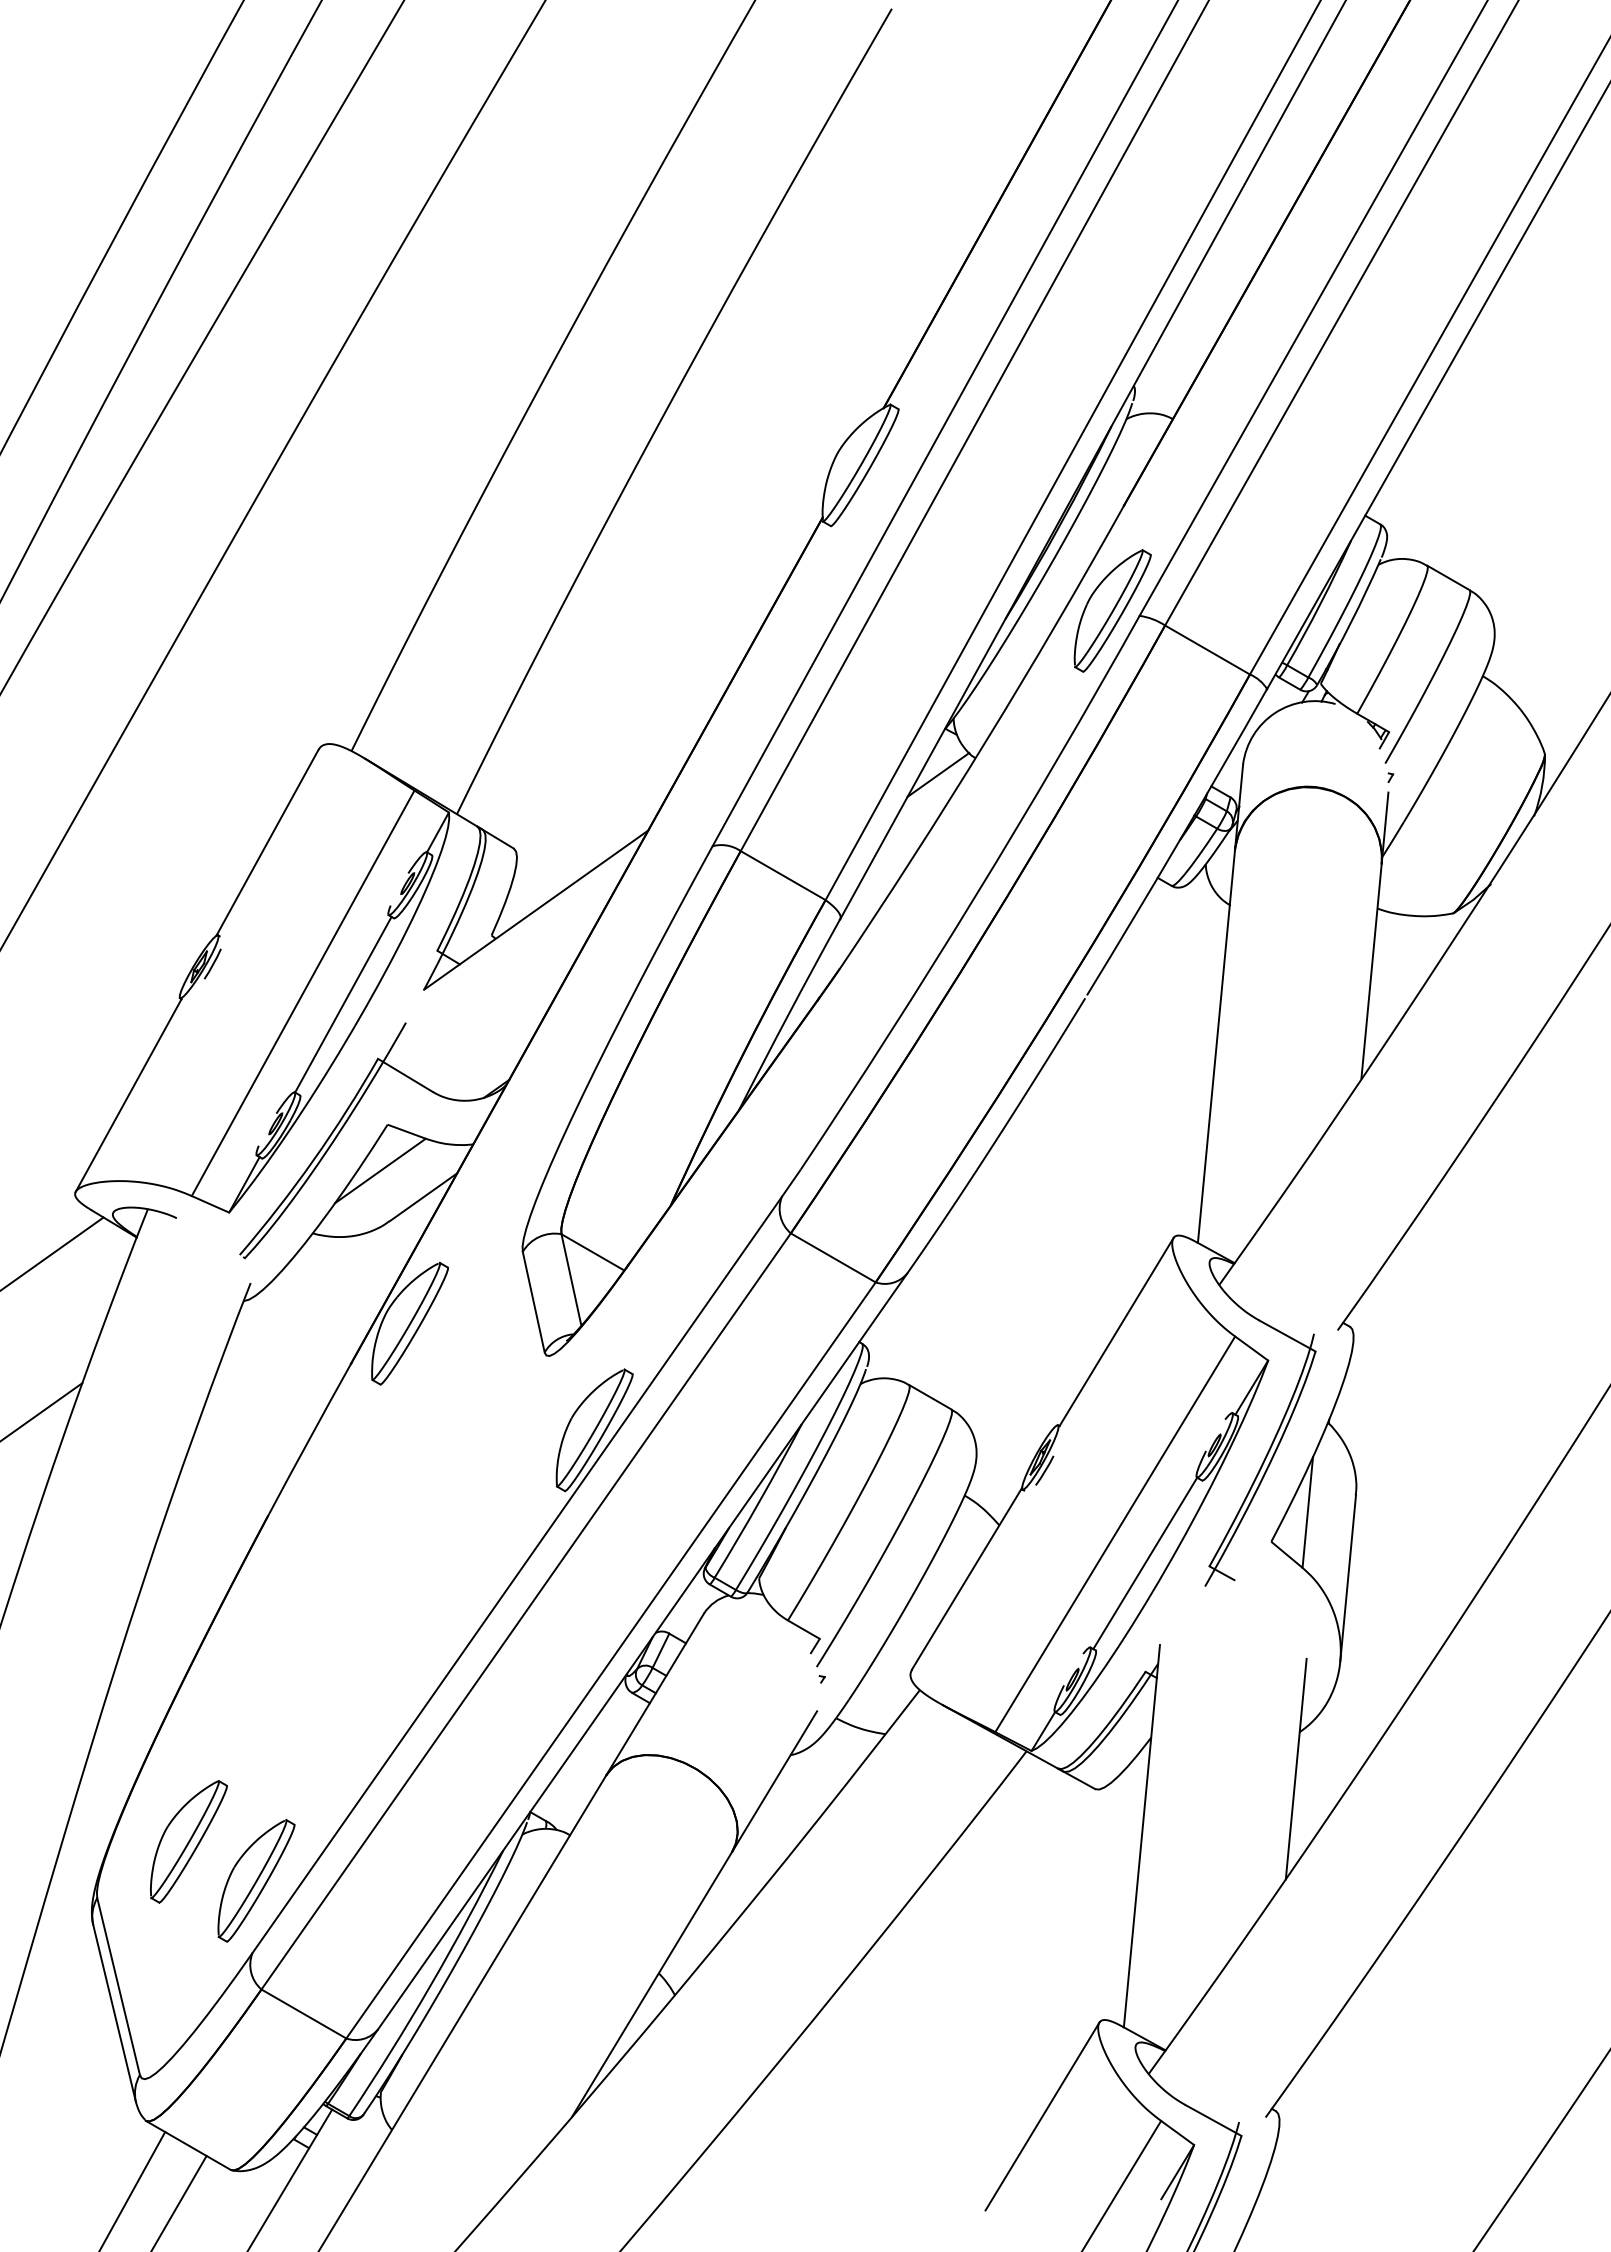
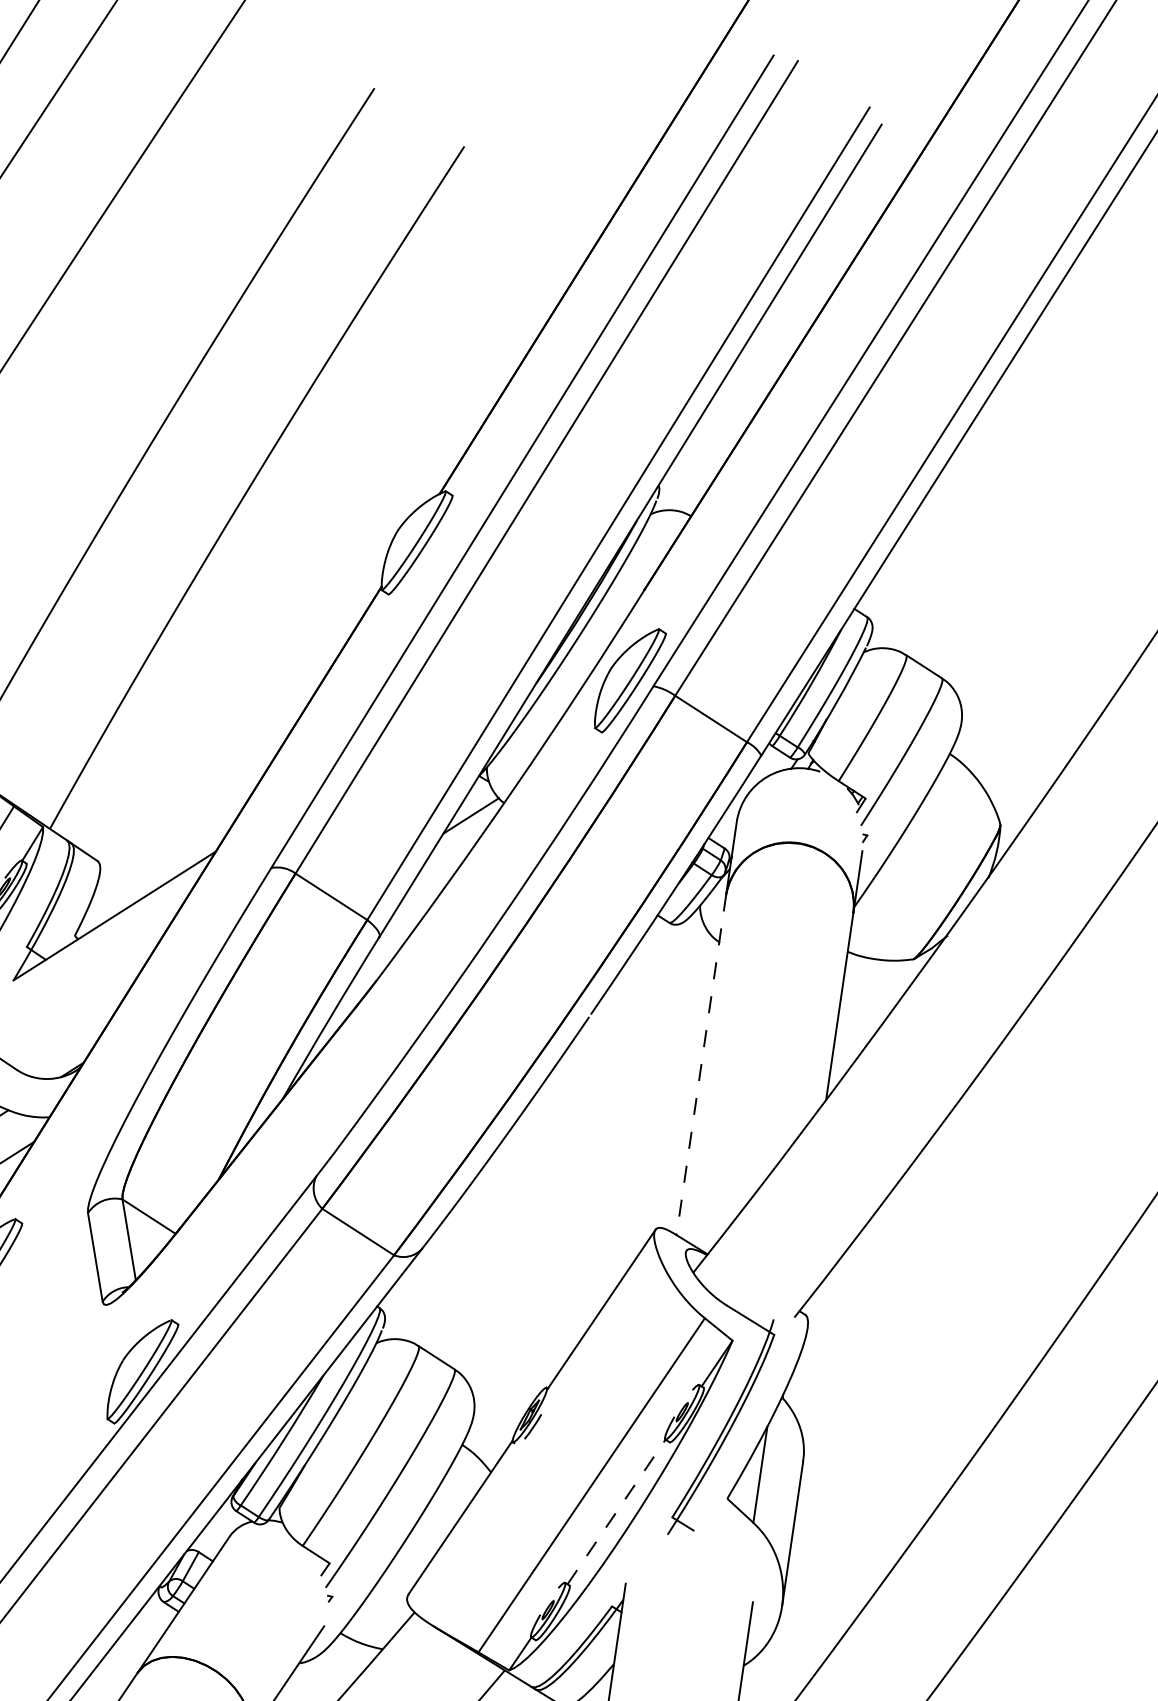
line: (1216, 1046) -> (701, 1064), solid -> dashed
line: (1145, 1563) -> (616, 1512), solid -> dashed

